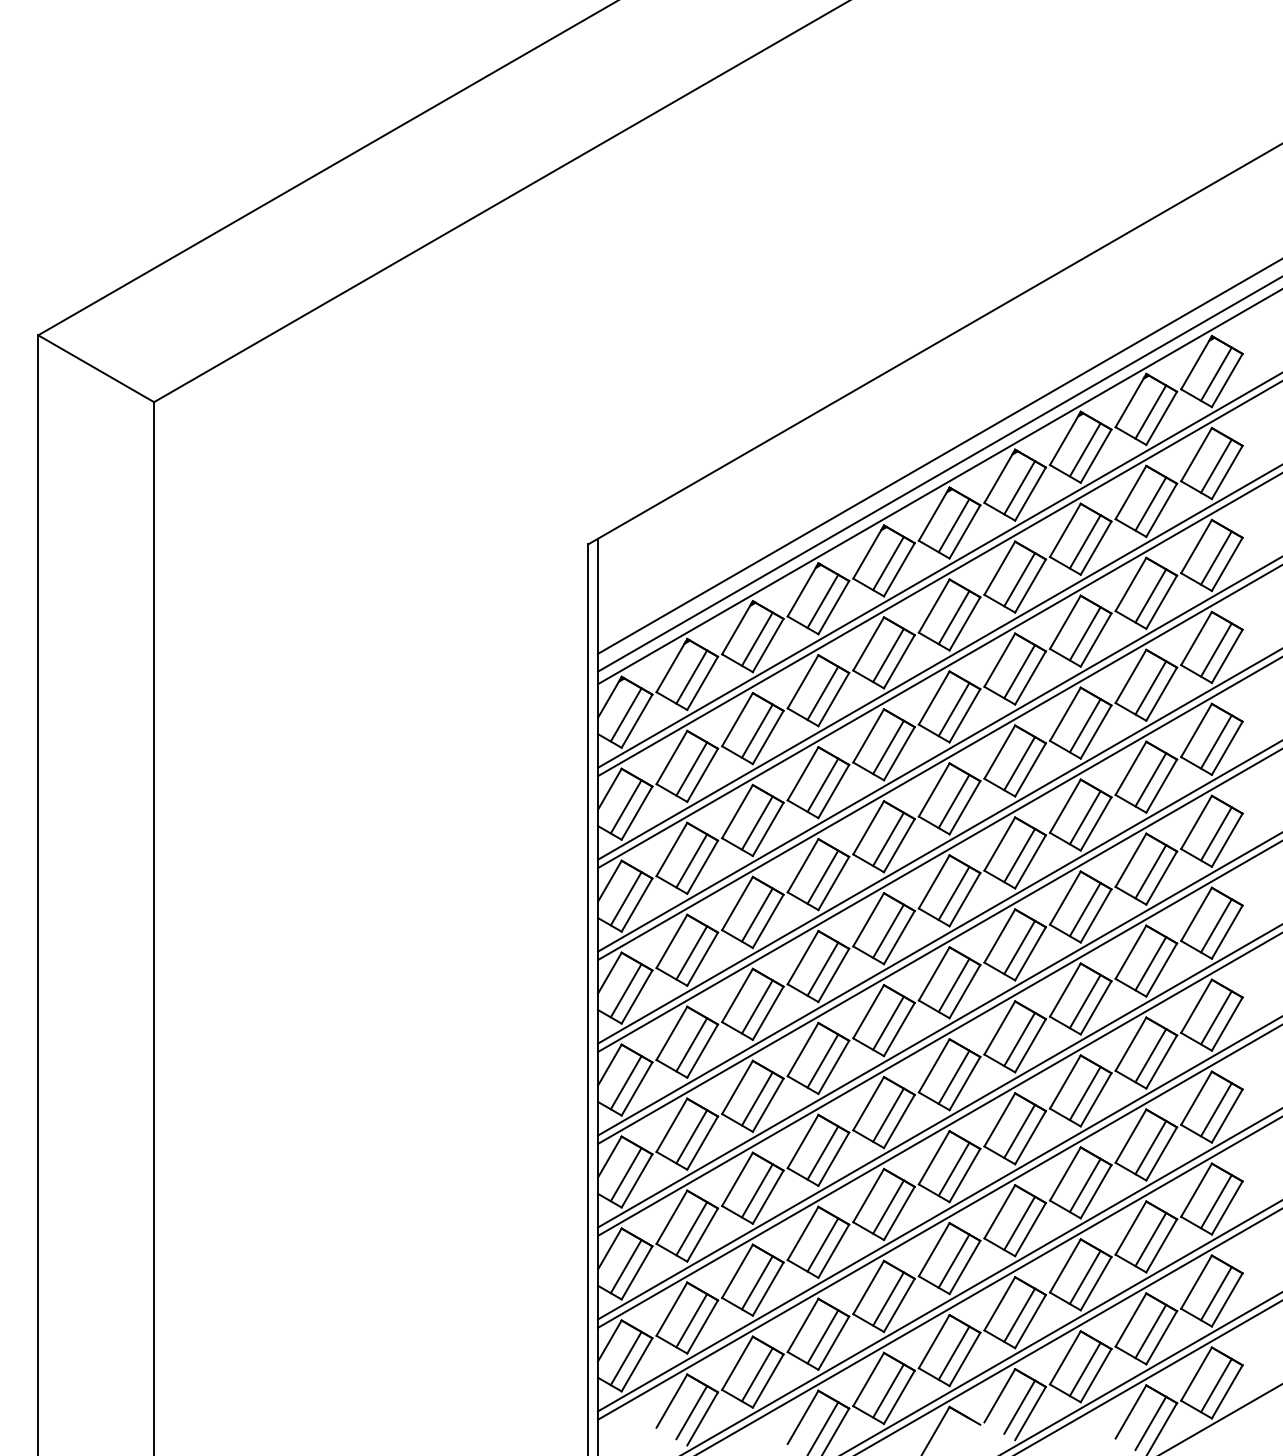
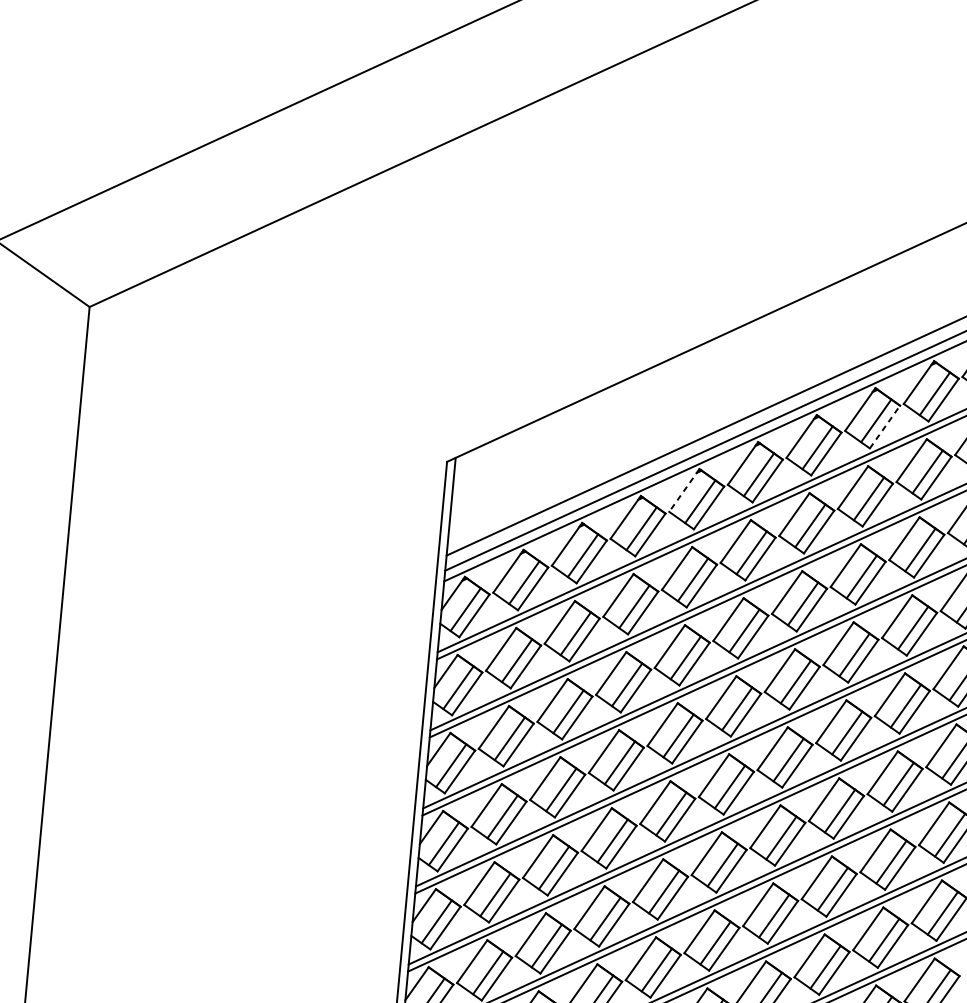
line: (1096, 456) -> (885, 427), solid -> dashed
line: (868, 552) -> (684, 490), solid -> dashed

